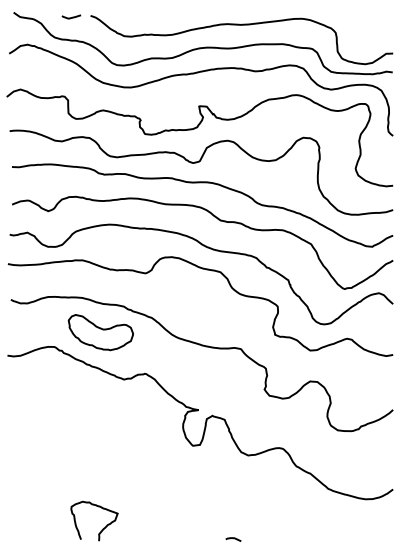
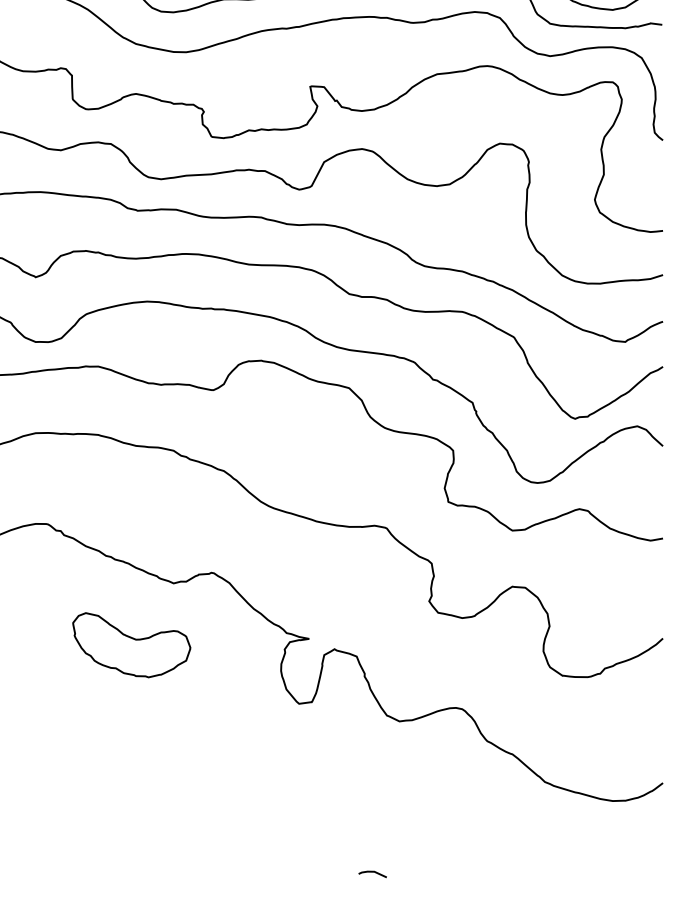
part: (100, 332) -> (130, 645), moved
curve: (102, 528) -> (134, 854), removed

